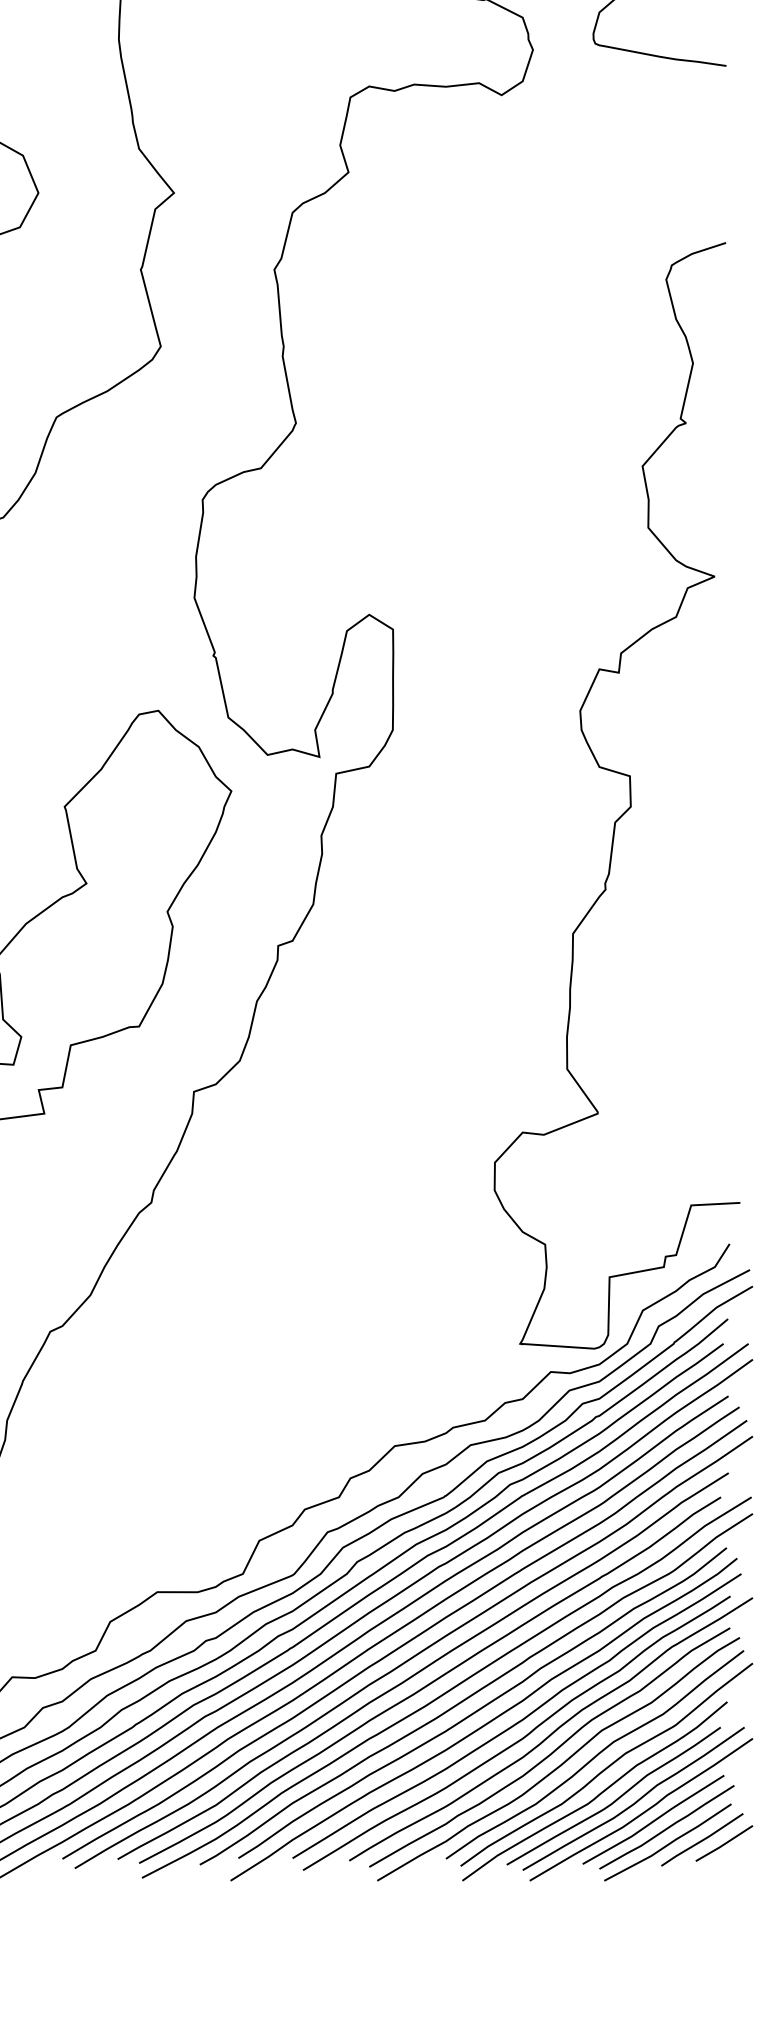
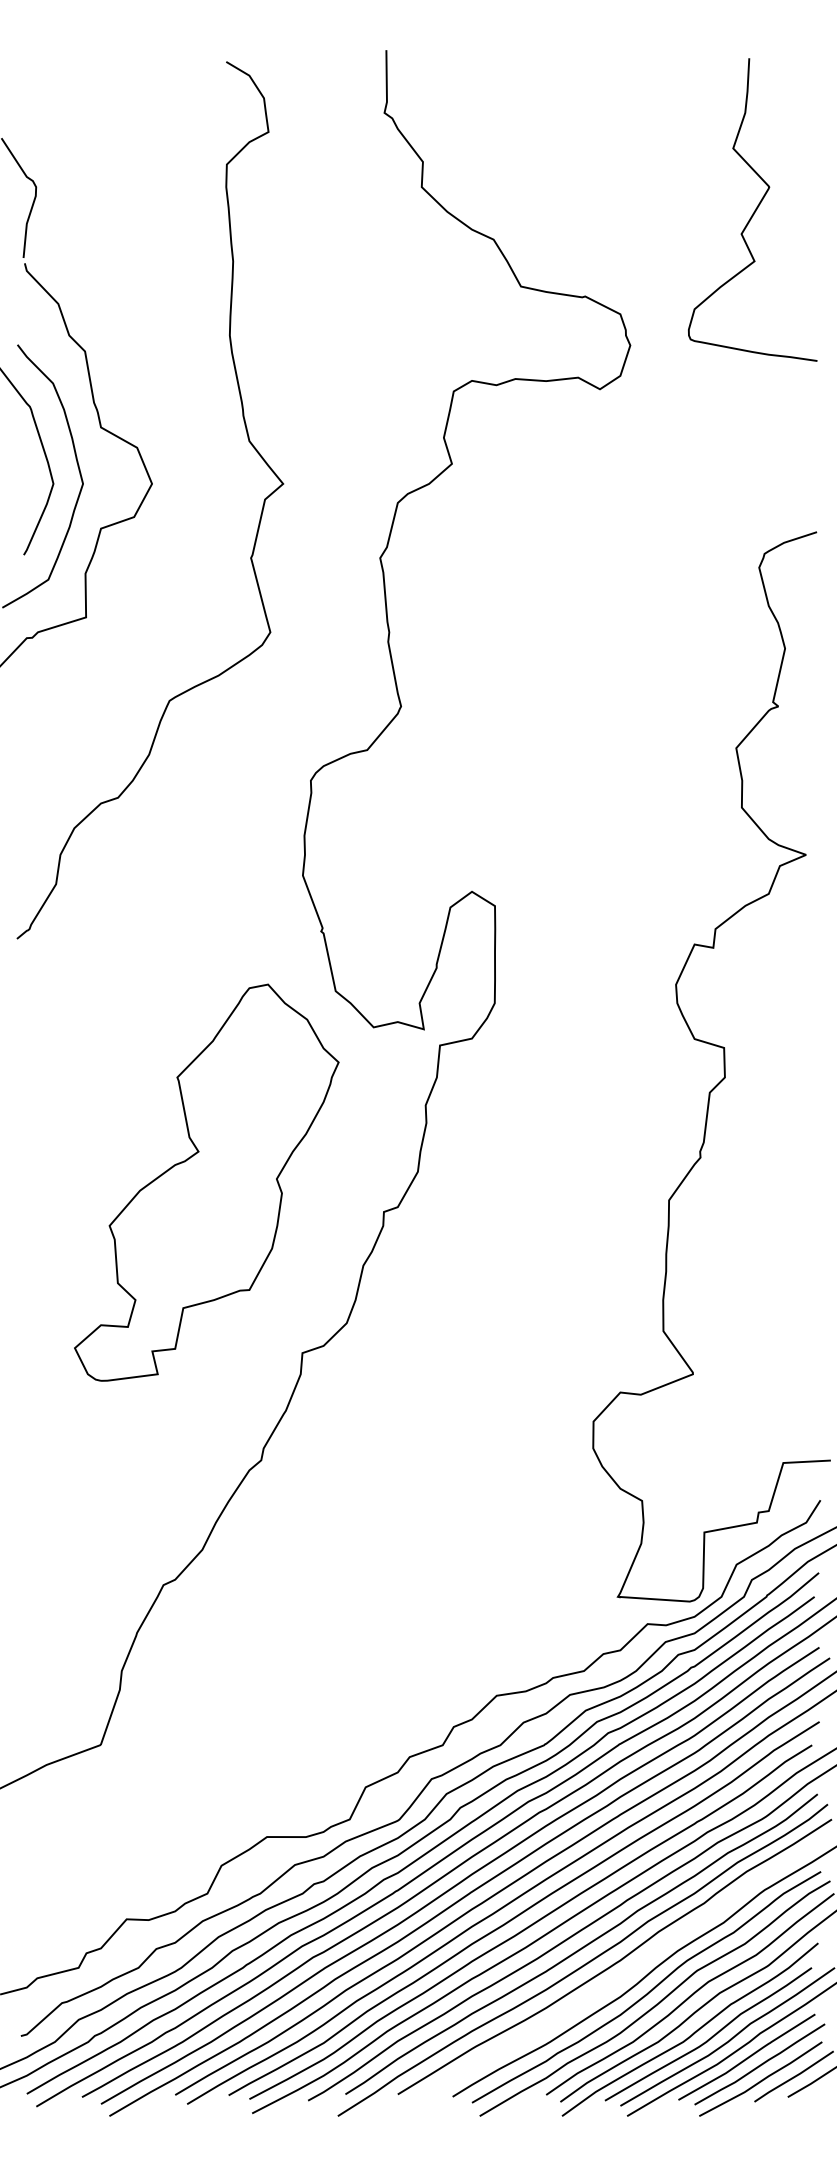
curve: (520, 1738) -> (618, 1978), removed

